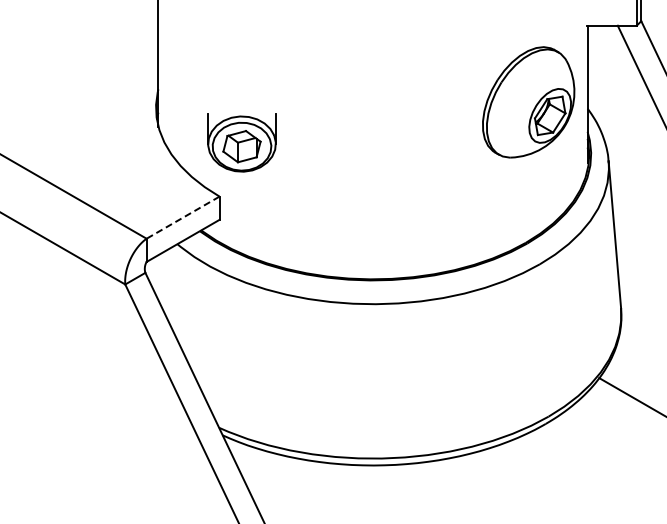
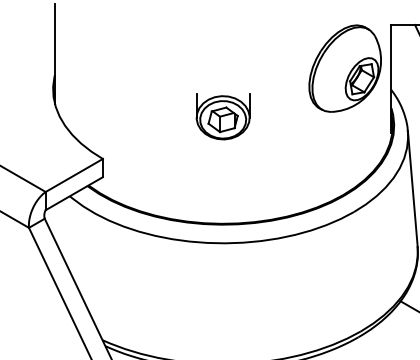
part: (528, 102) -> (345, 68), moved
part: (241, 142) -> (222, 116), moved
line: (182, 217) -> (73, 175), dashed -> solid

